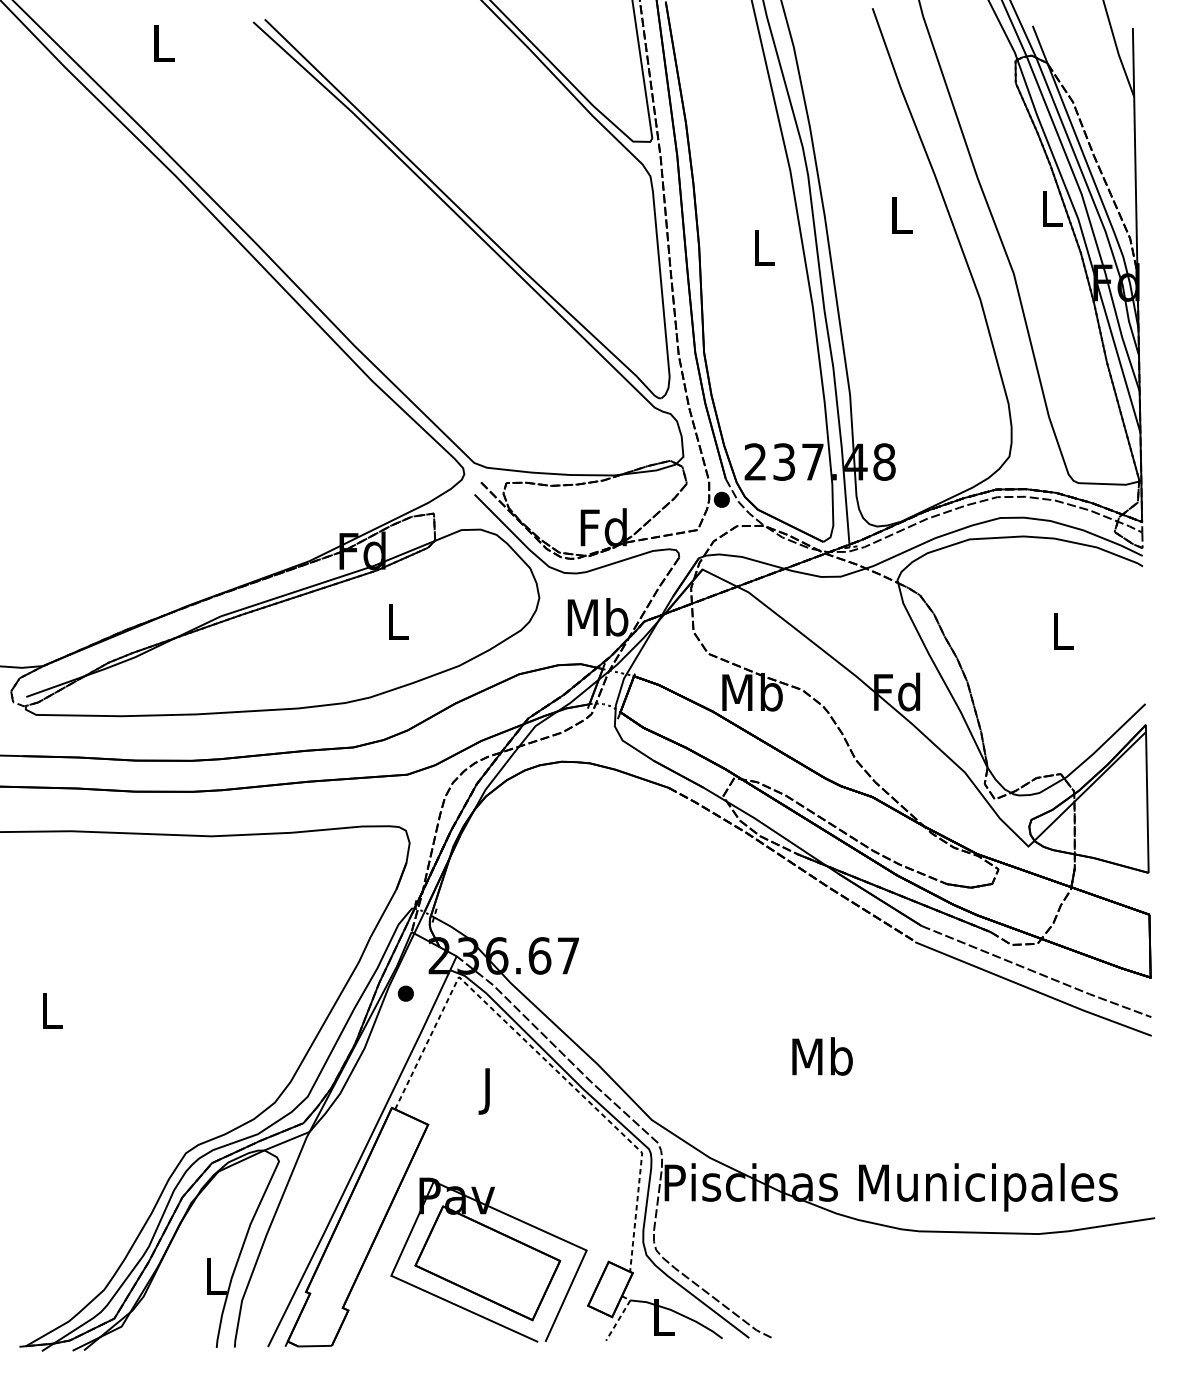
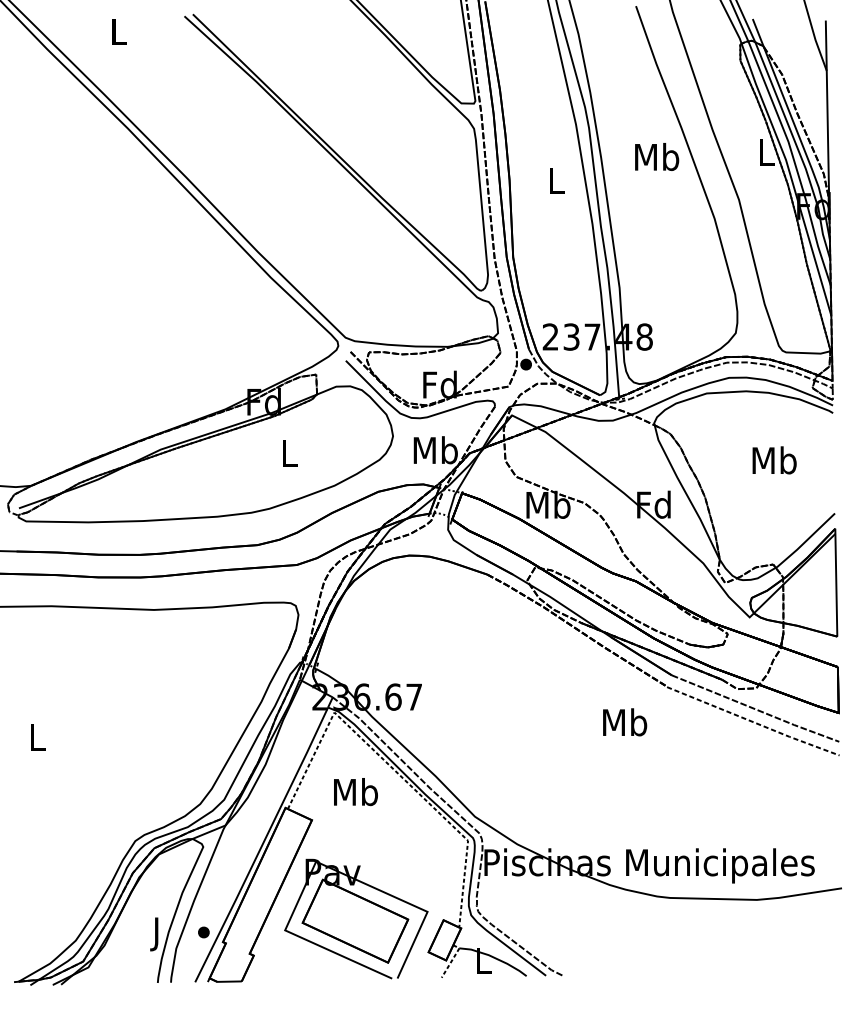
text: (901, 214) -> (657, 156), L -> Mb
text: (1062, 630) -> (774, 459), L -> Mb
line: (1034, 990) -> (754, 722), solid -> dashed
part: (405, 993) -> (203, 932), moved
text: (822, 1056) -> (625, 722), moved
text: (488, 1090) -> (355, 795), J -> Mb
text: (216, 1281) -> (157, 934), L -> J

